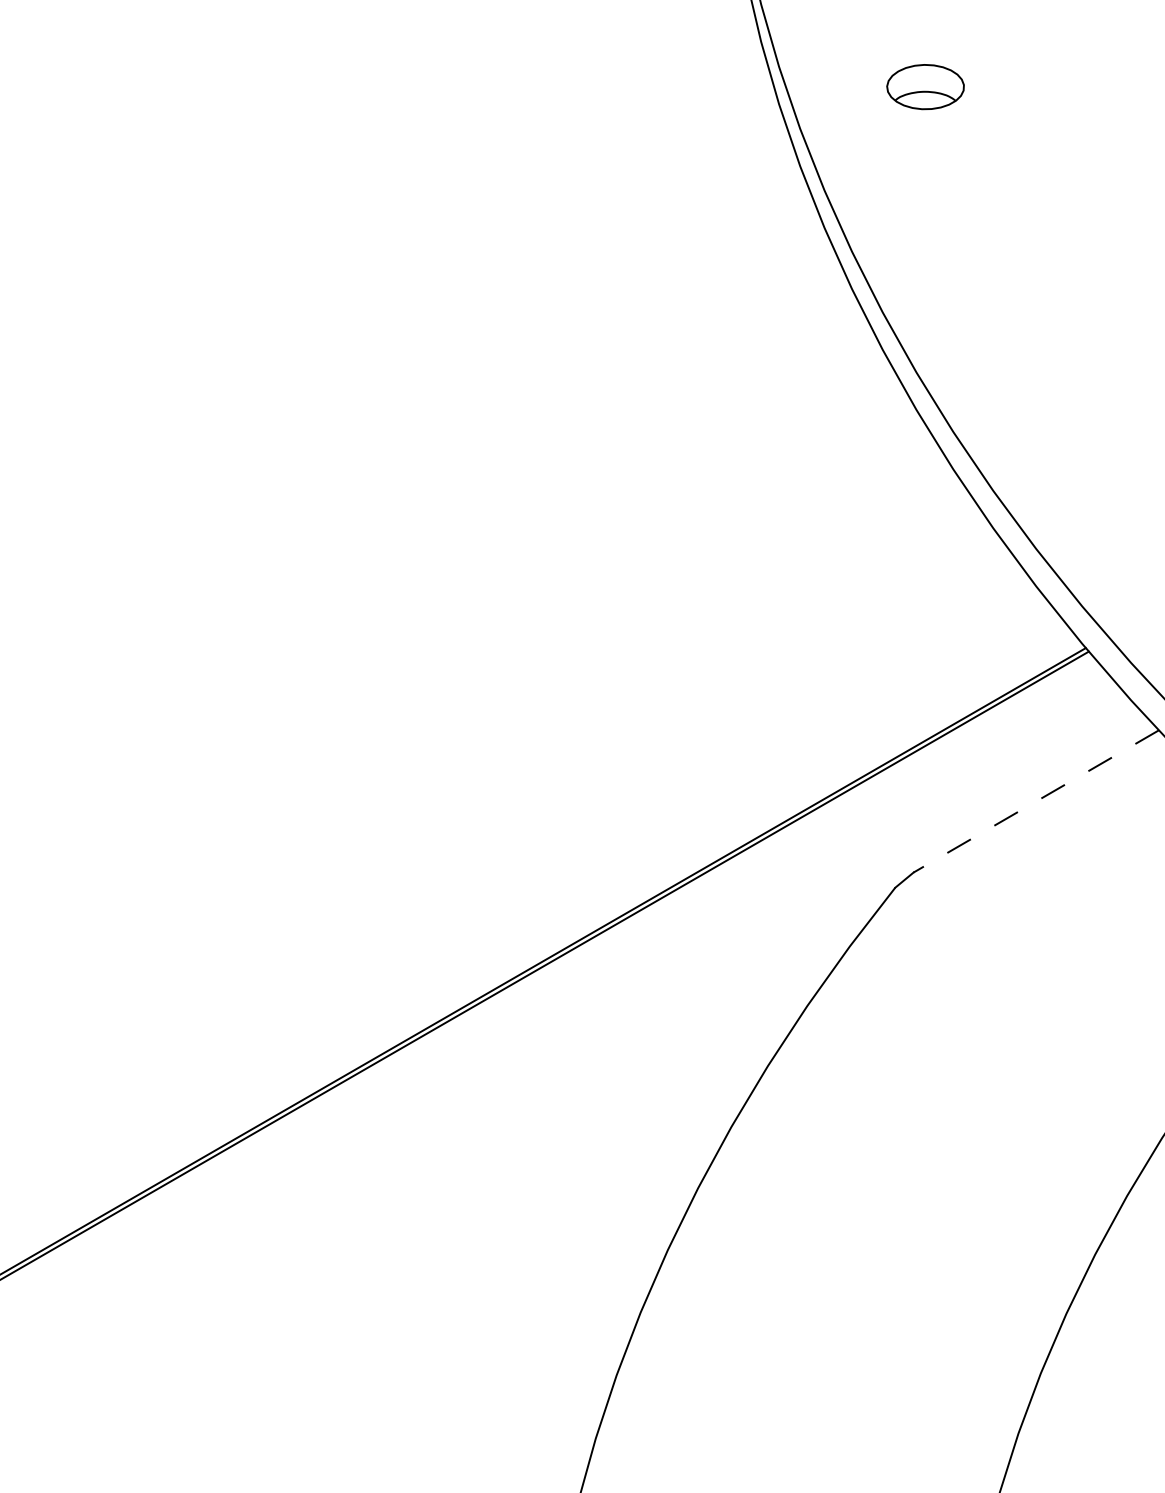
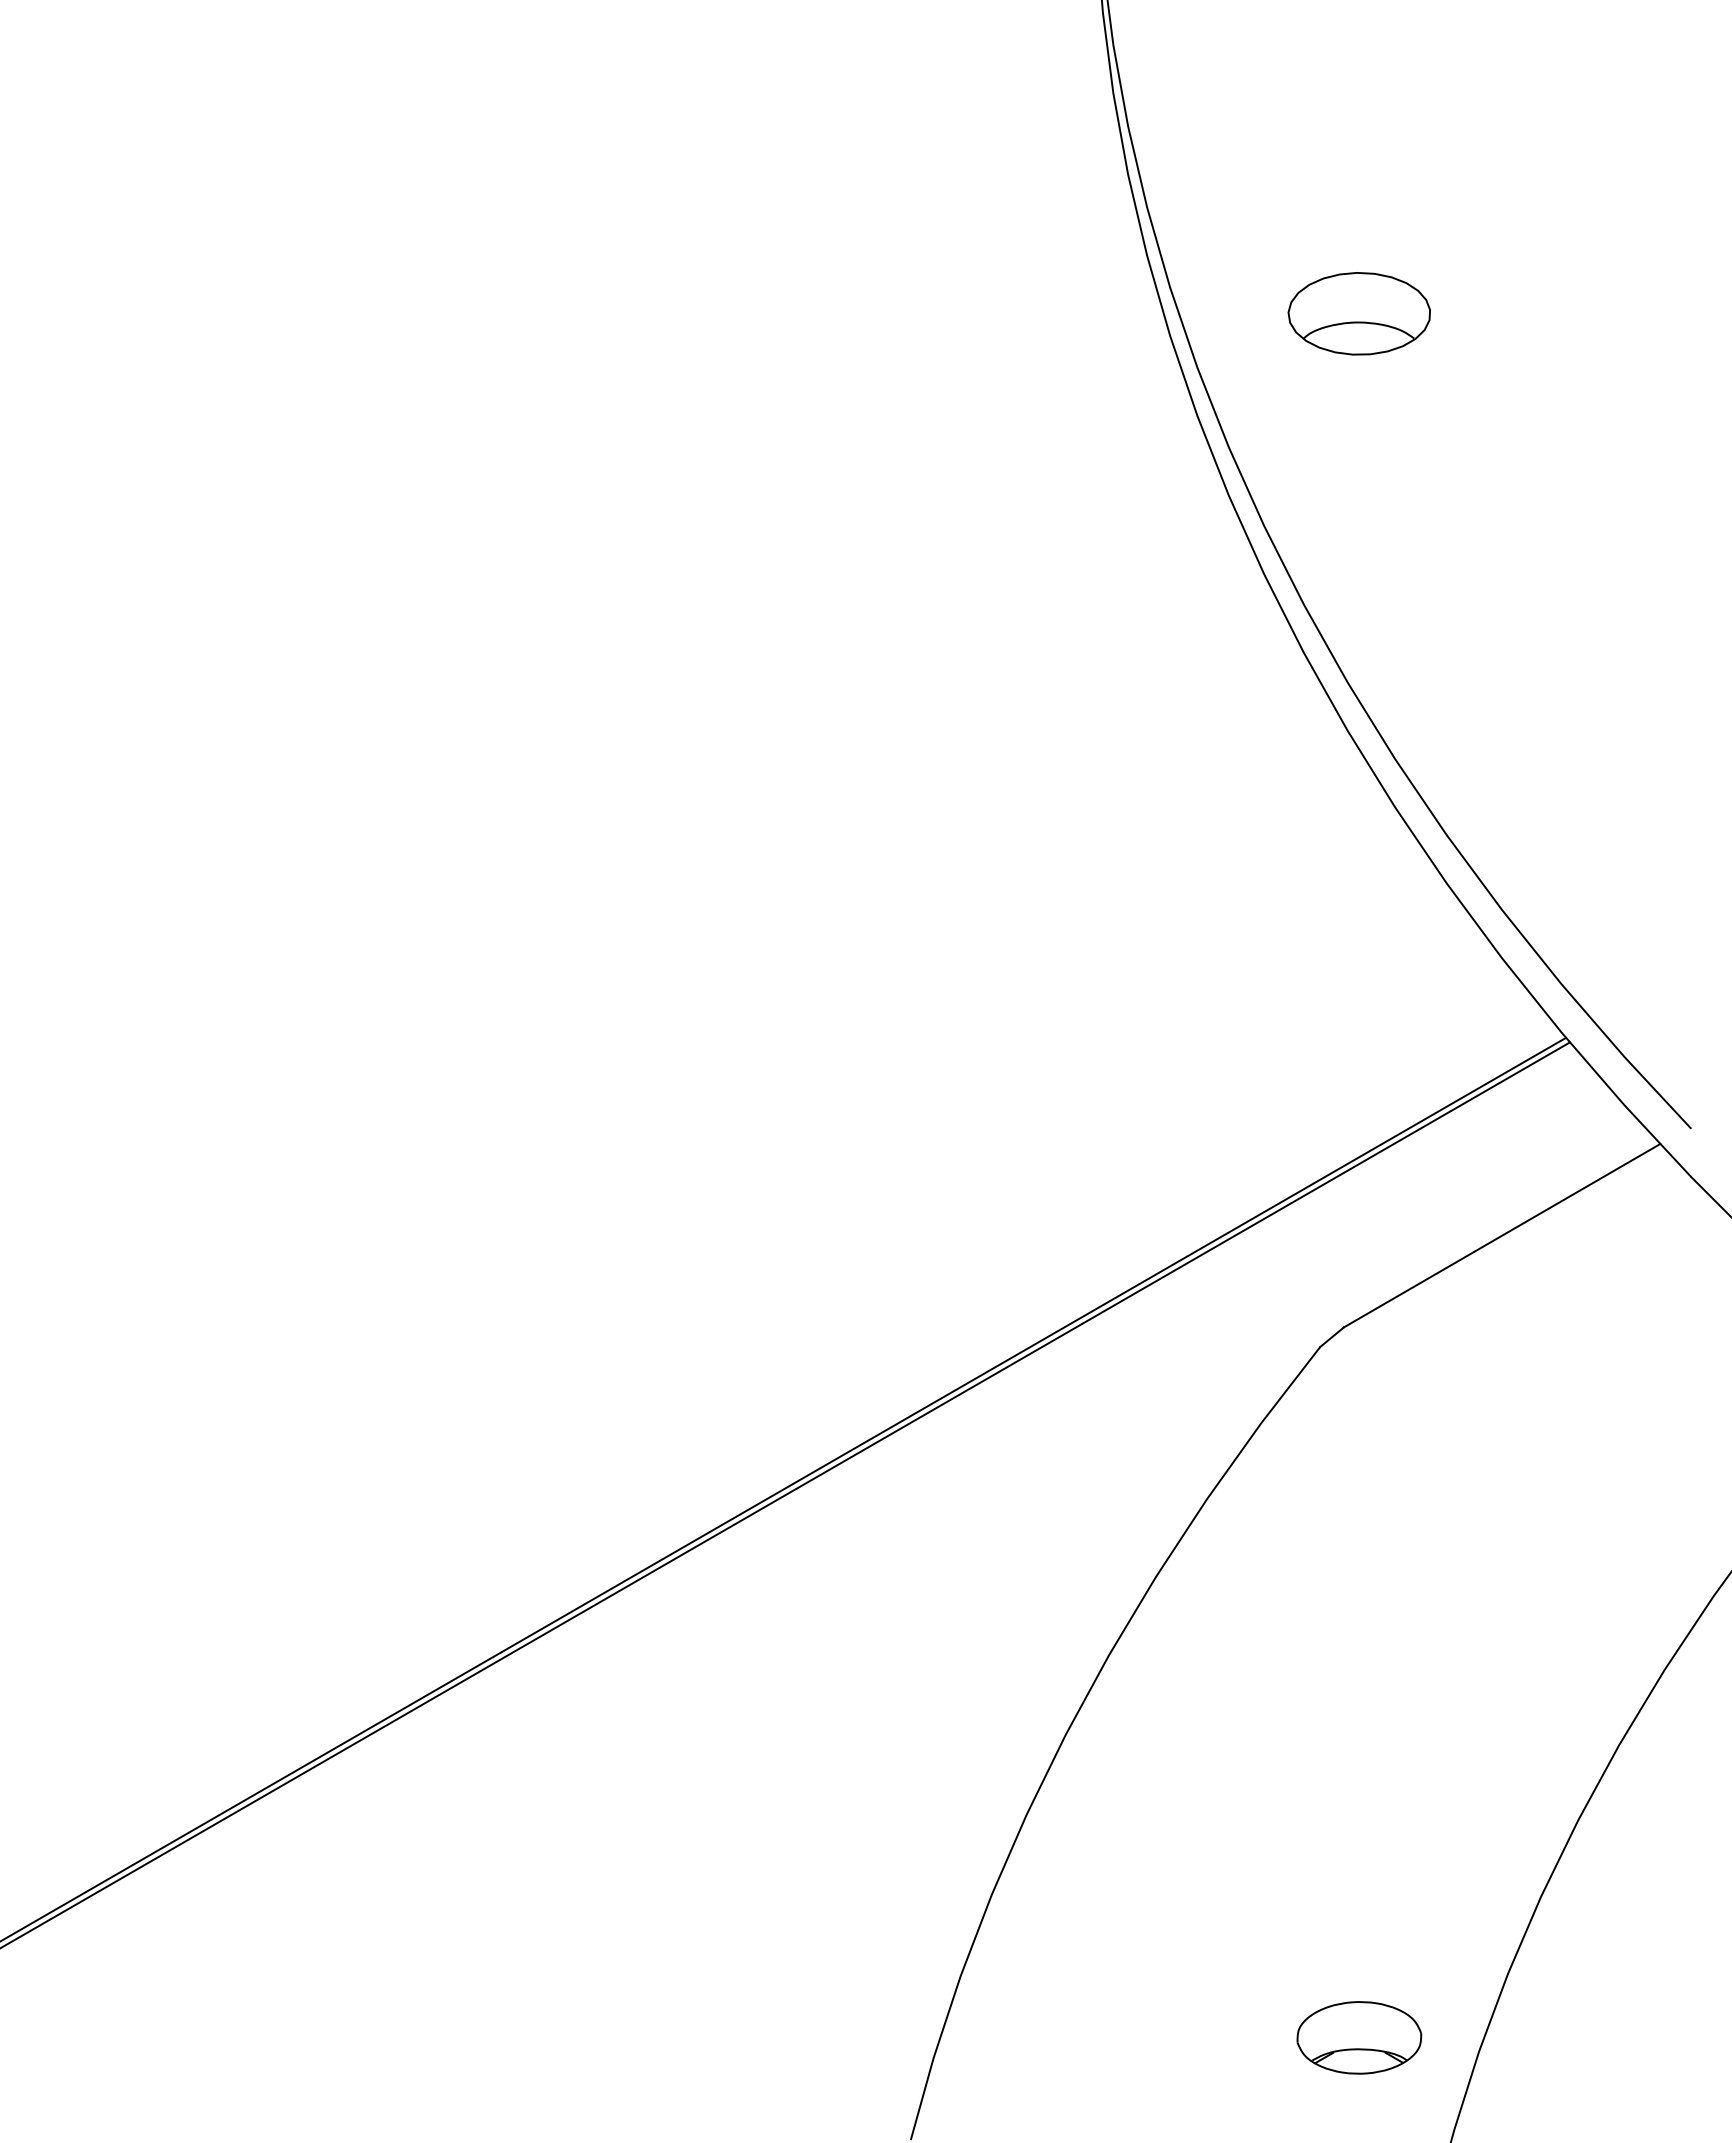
part: (924, 86) -> (1358, 313), size x1.43
line: (1036, 801) -> (1502, 1235), dashed -> solid
part: (925, 1422) -> (1359, 2037), added

